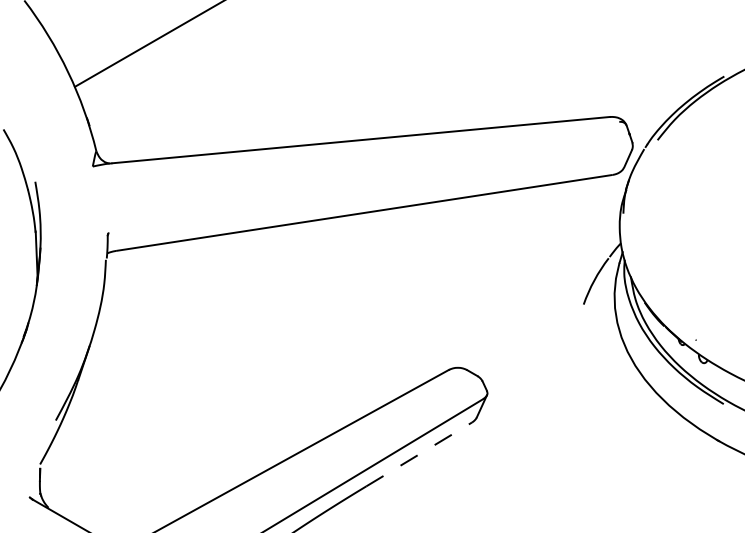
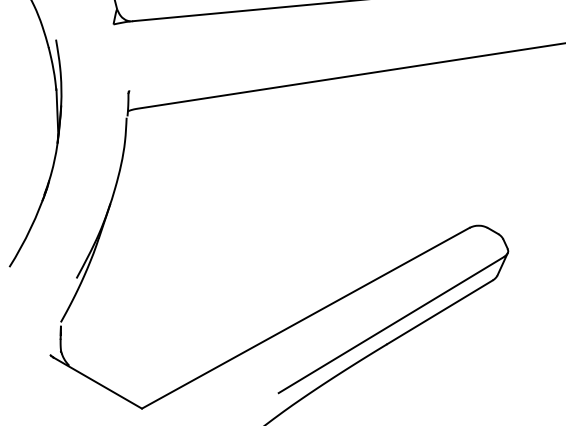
line: (419, 454) -> (440, 312), dashed -> solid

